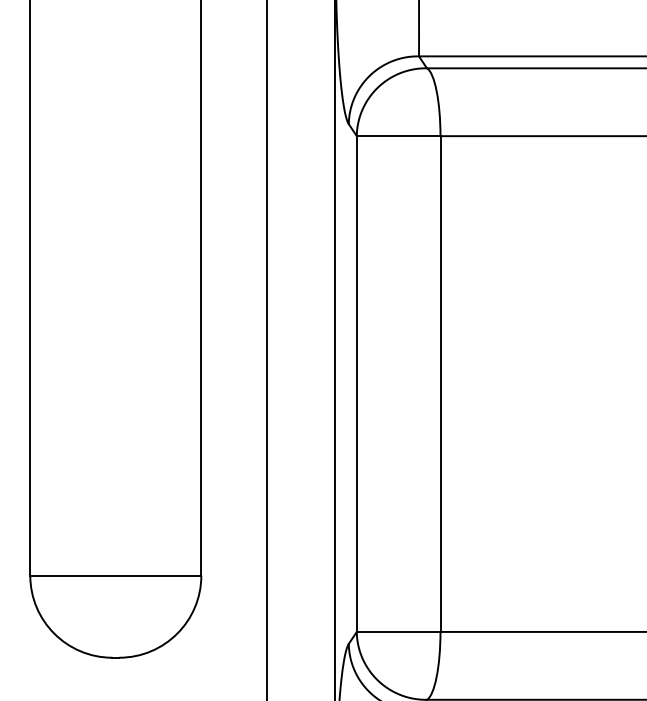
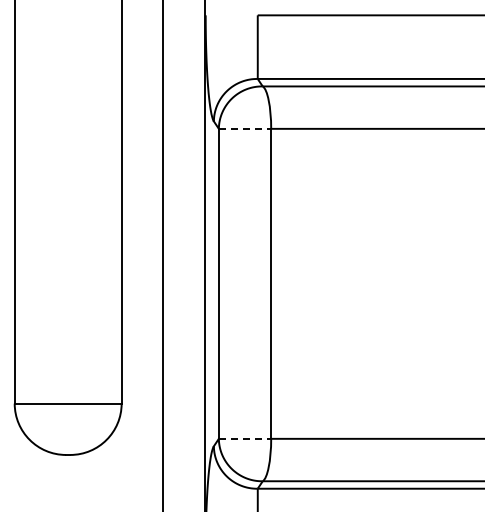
line: (399, 135) -> (245, 128), solid -> dashed
line: (399, 631) -> (245, 438), solid -> dashed

